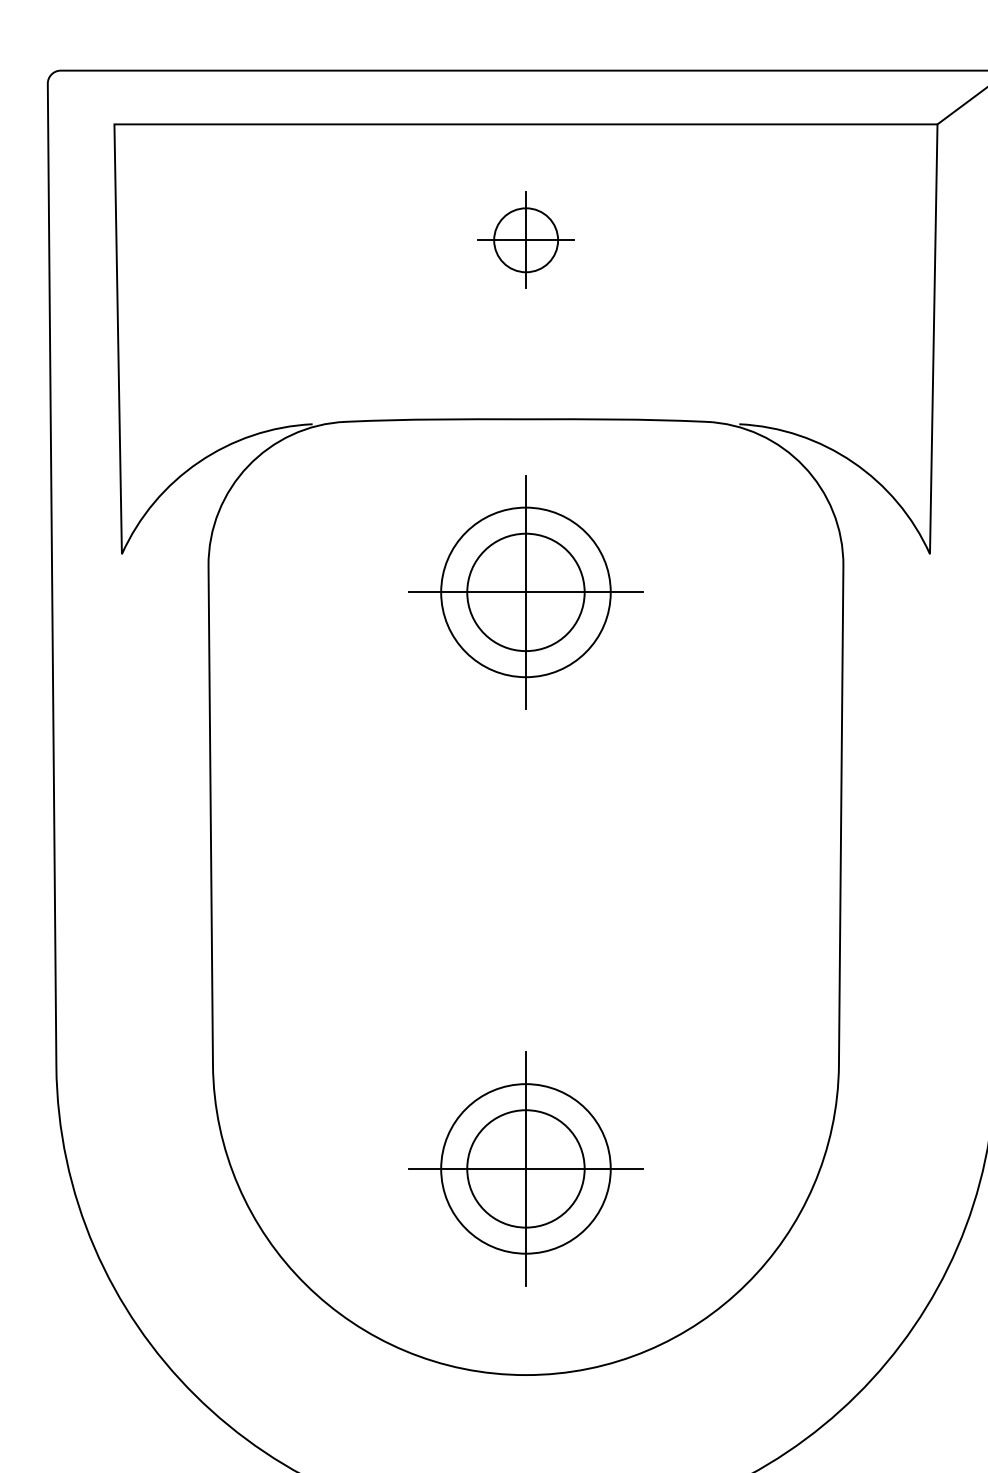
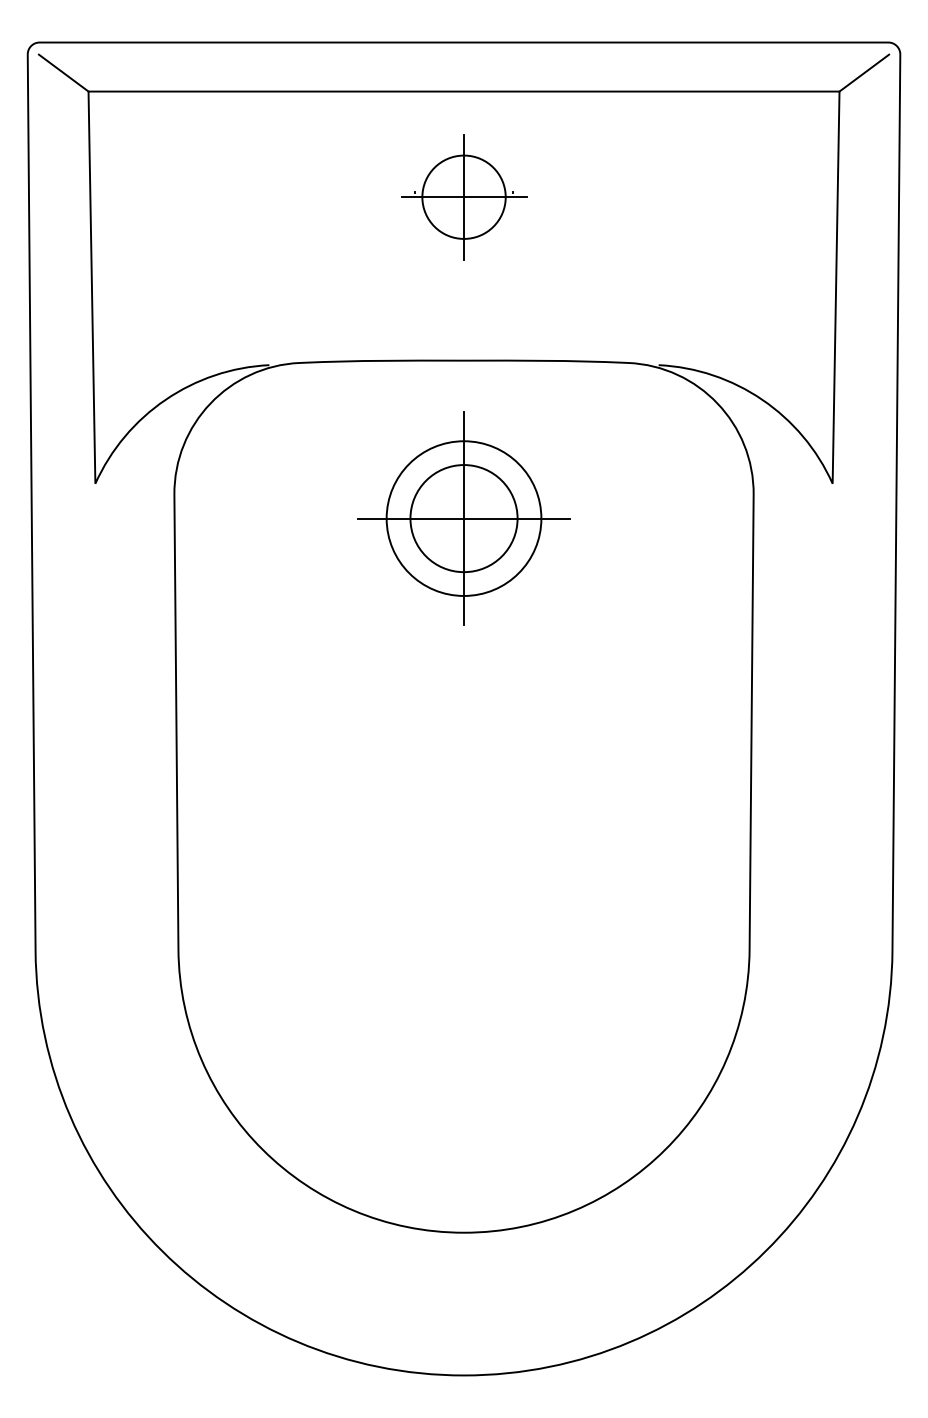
line: (86, 103) -> (63, 72), added
part: (526, 240) -> (464, 197), size x1.43
part: (525, 1168) -> (463, 1044), removed

